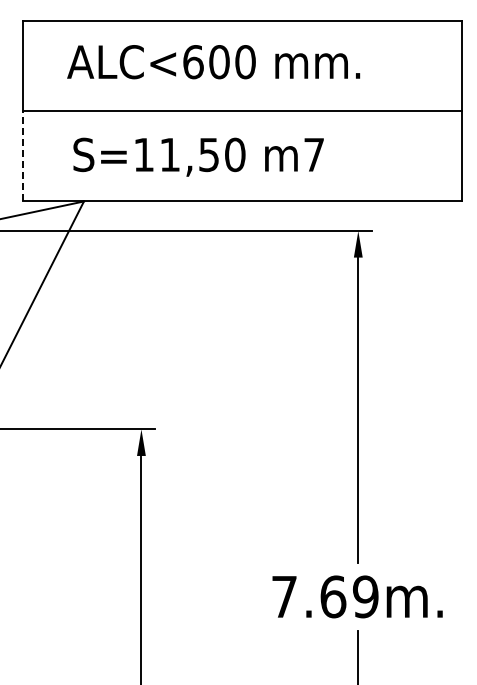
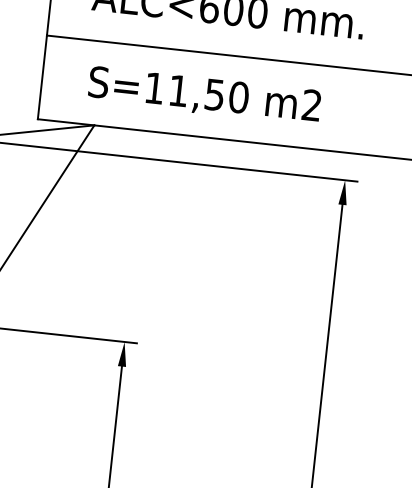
text: (313, 154) -> (311, 105), m7 -> m2
line: (22, 155) -> (42, 76), dashed -> solid

